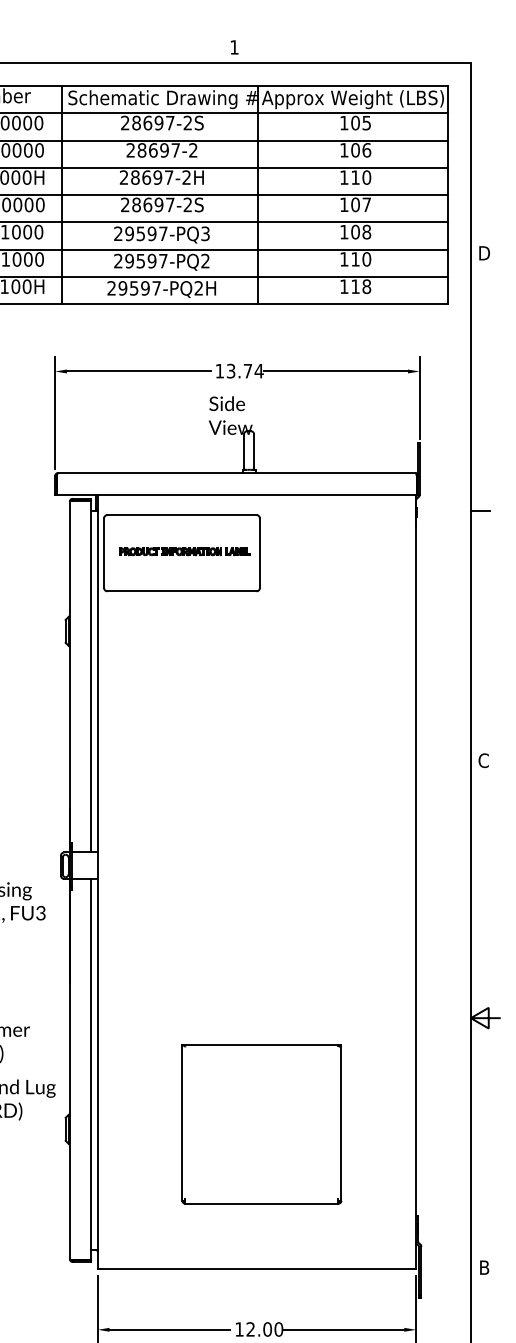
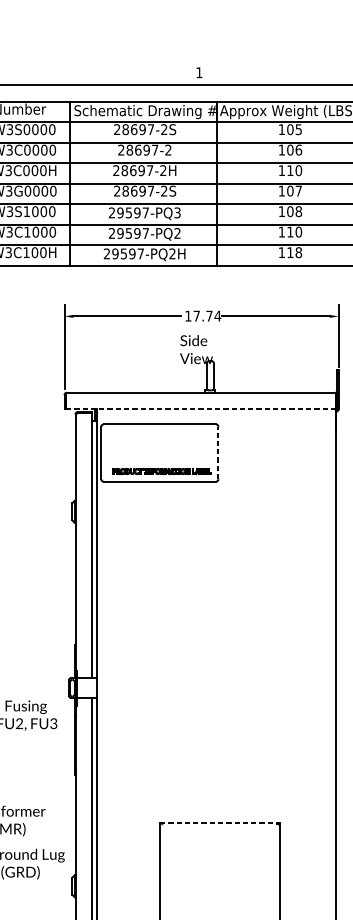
text: (230, 370) -> (196, 315), 13.74 -> 17.74
line: (236, 494) -> (200, 408), solid -> dashed
part: (184, 551) -> (161, 471), moved
line: (259, 553) -> (218, 453), solid -> dashed
line: (261, 1044) -> (219, 822), solid -> dashed

